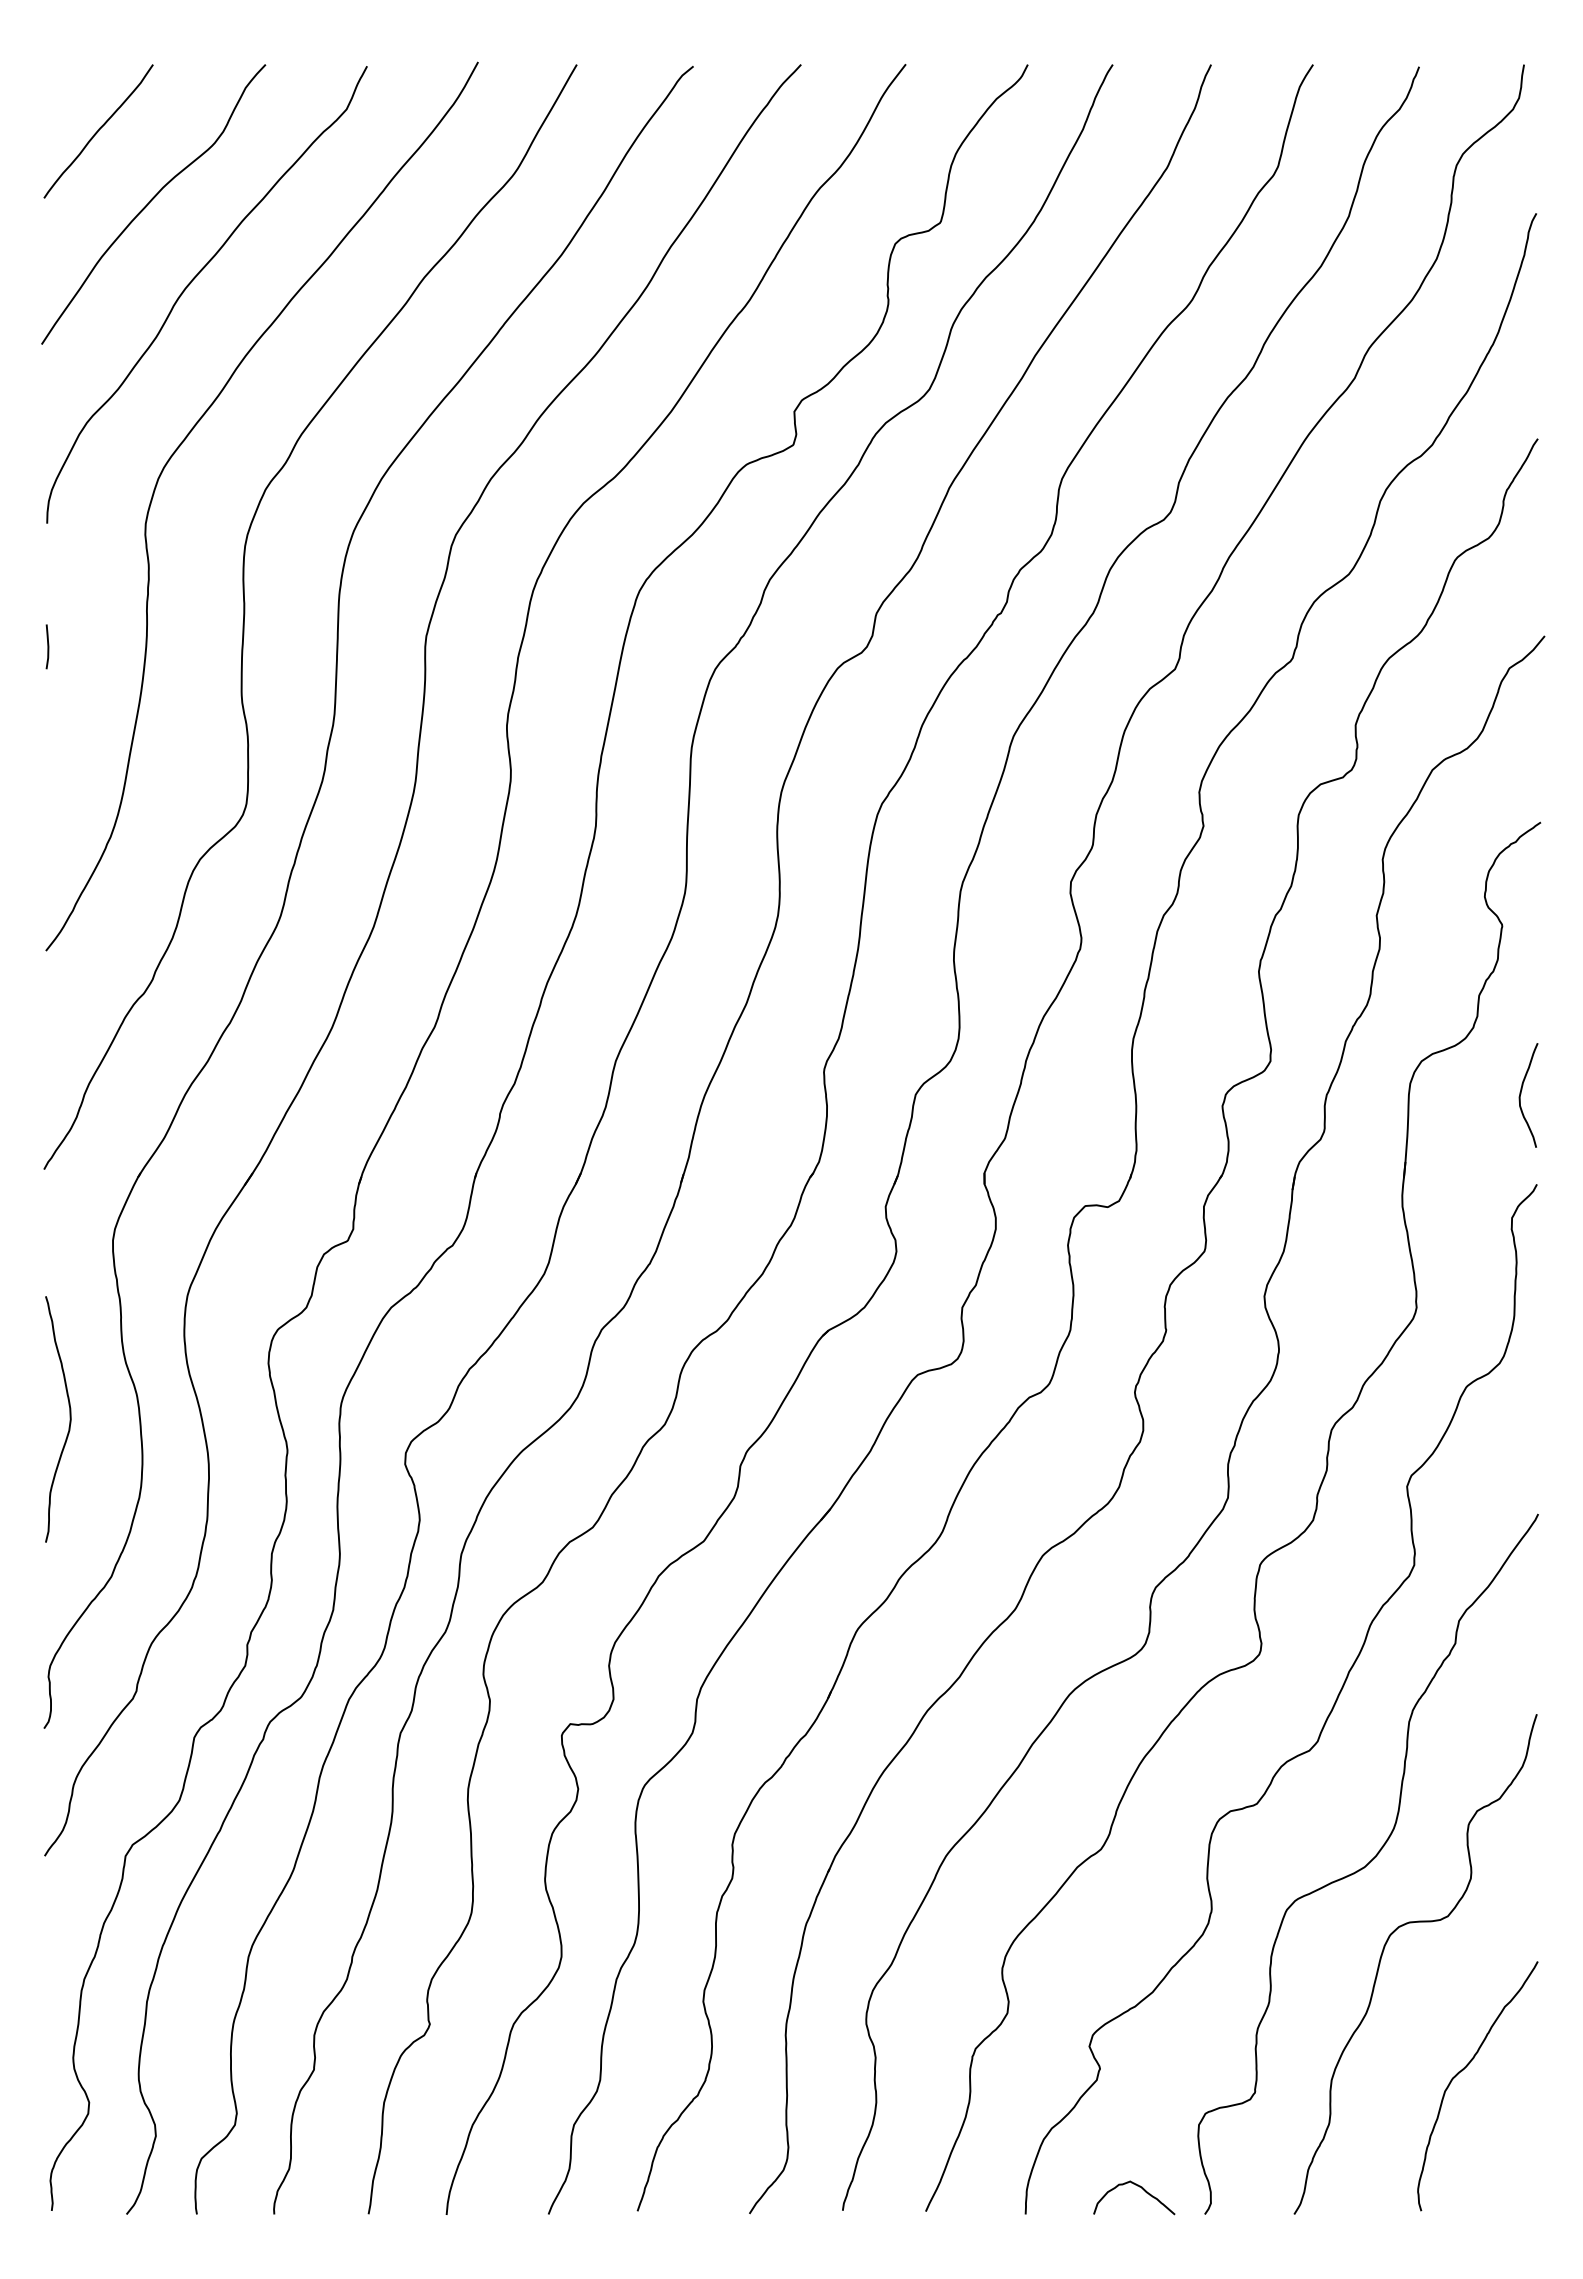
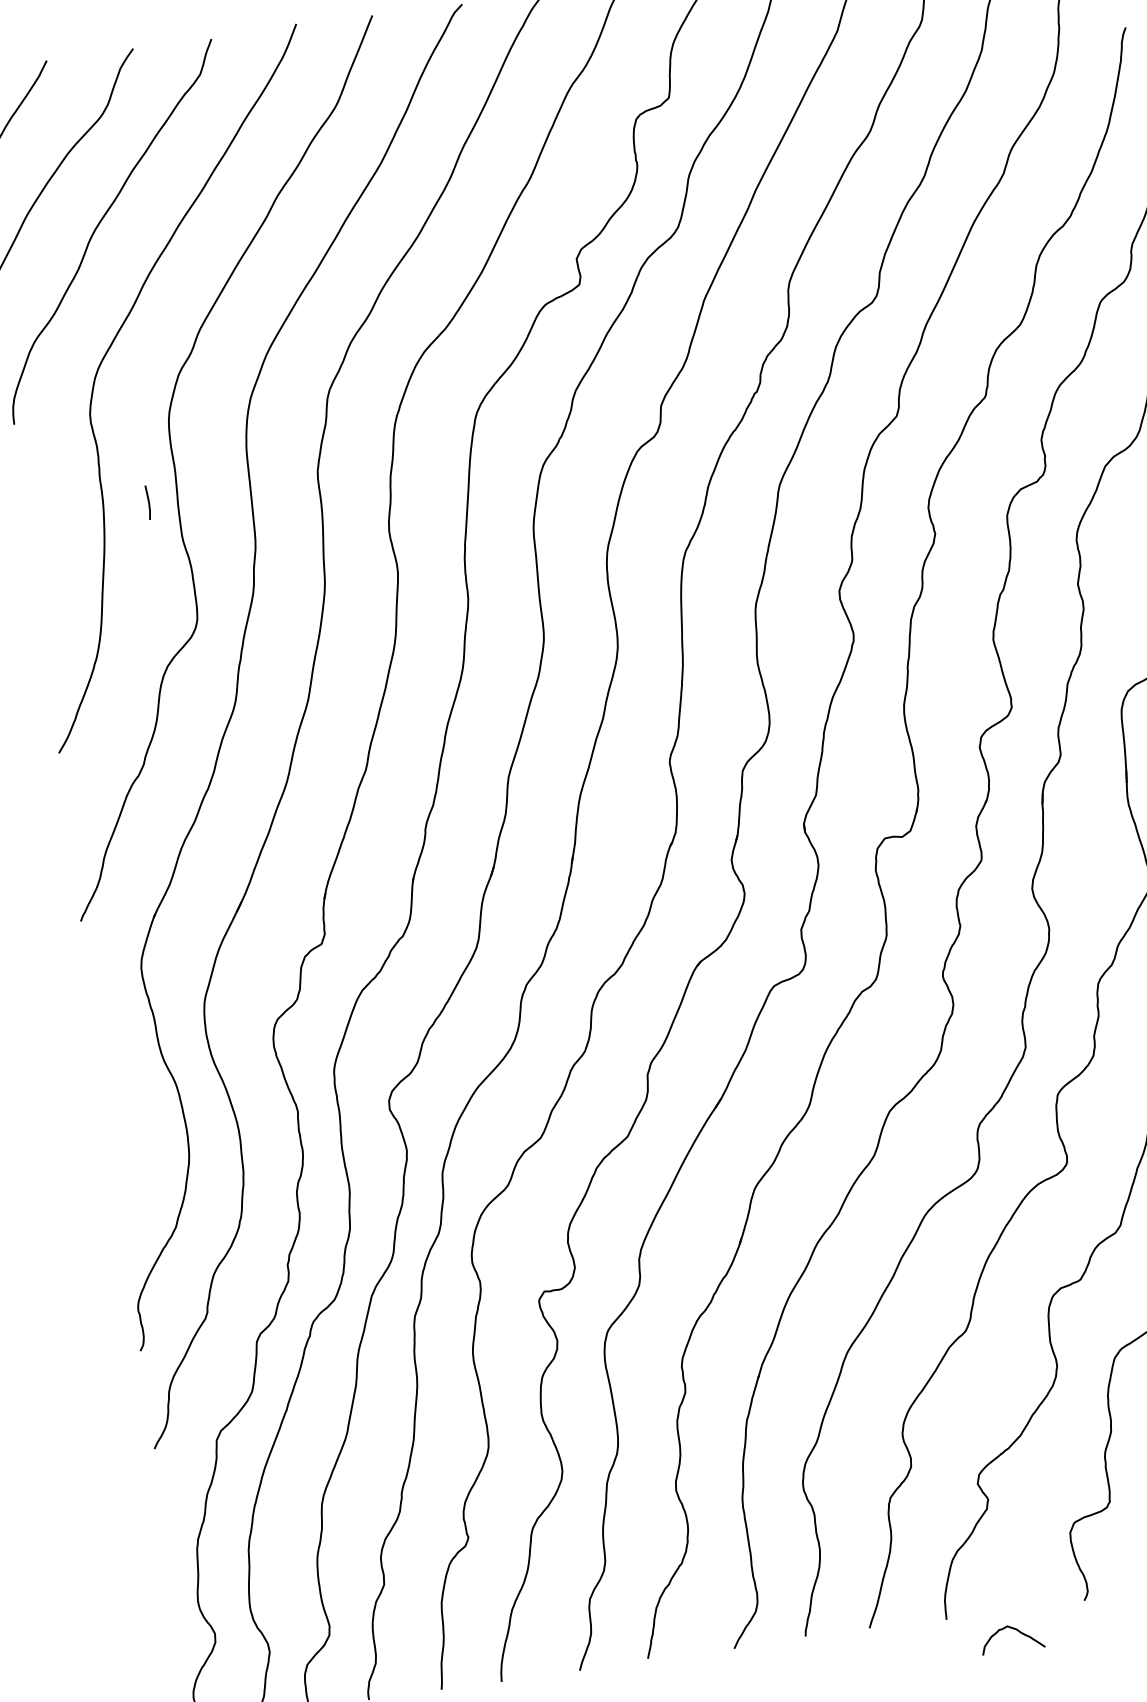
line: (47, 646) -> (148, 502), moved
curve: (69, 1419) -> (126, 1110), removed
curve: (1139, 2187) -> (1015, 1629), moved

